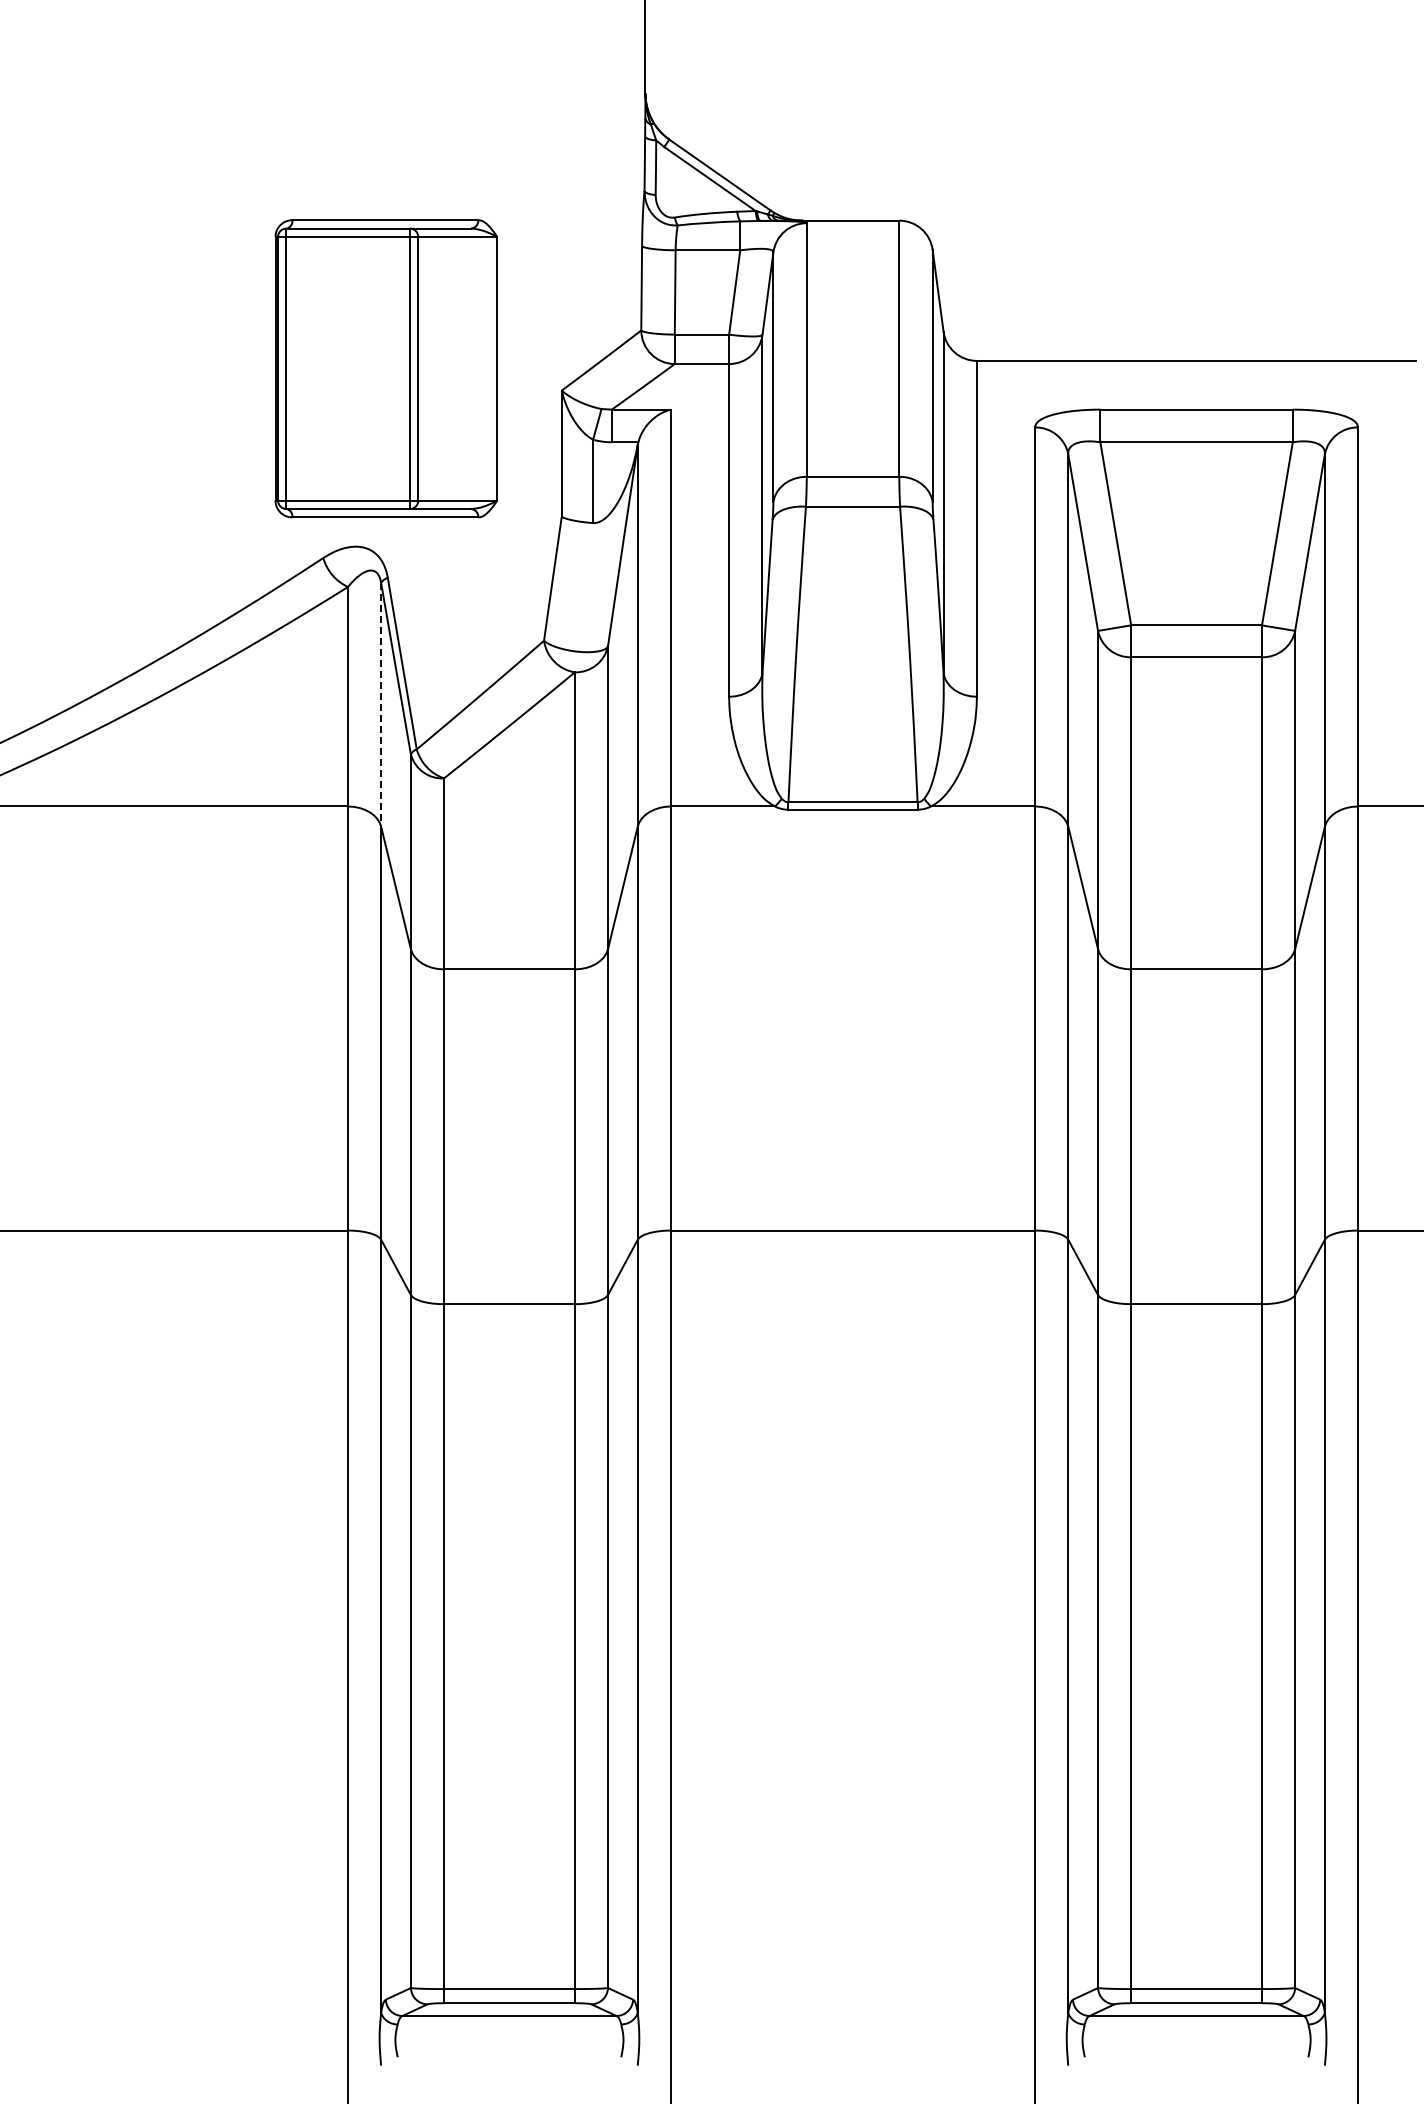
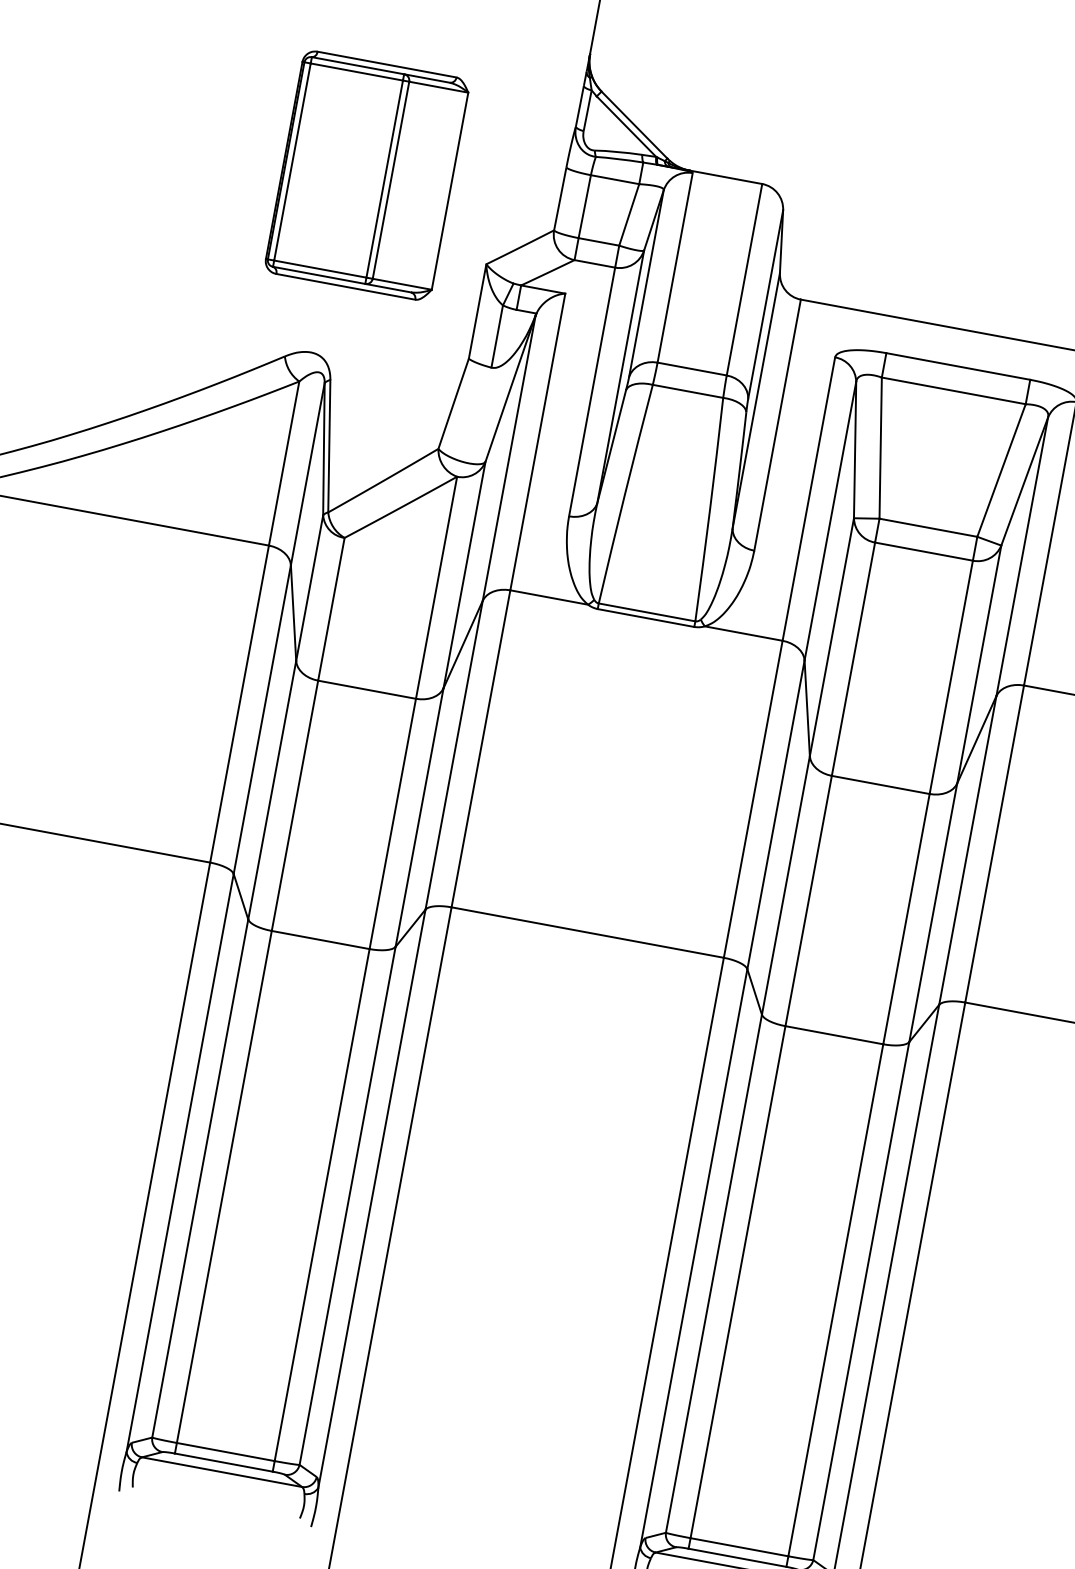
part: (385, 368) -> (366, 175), moved
line: (381, 704) -> (308, 473), dashed -> solid

